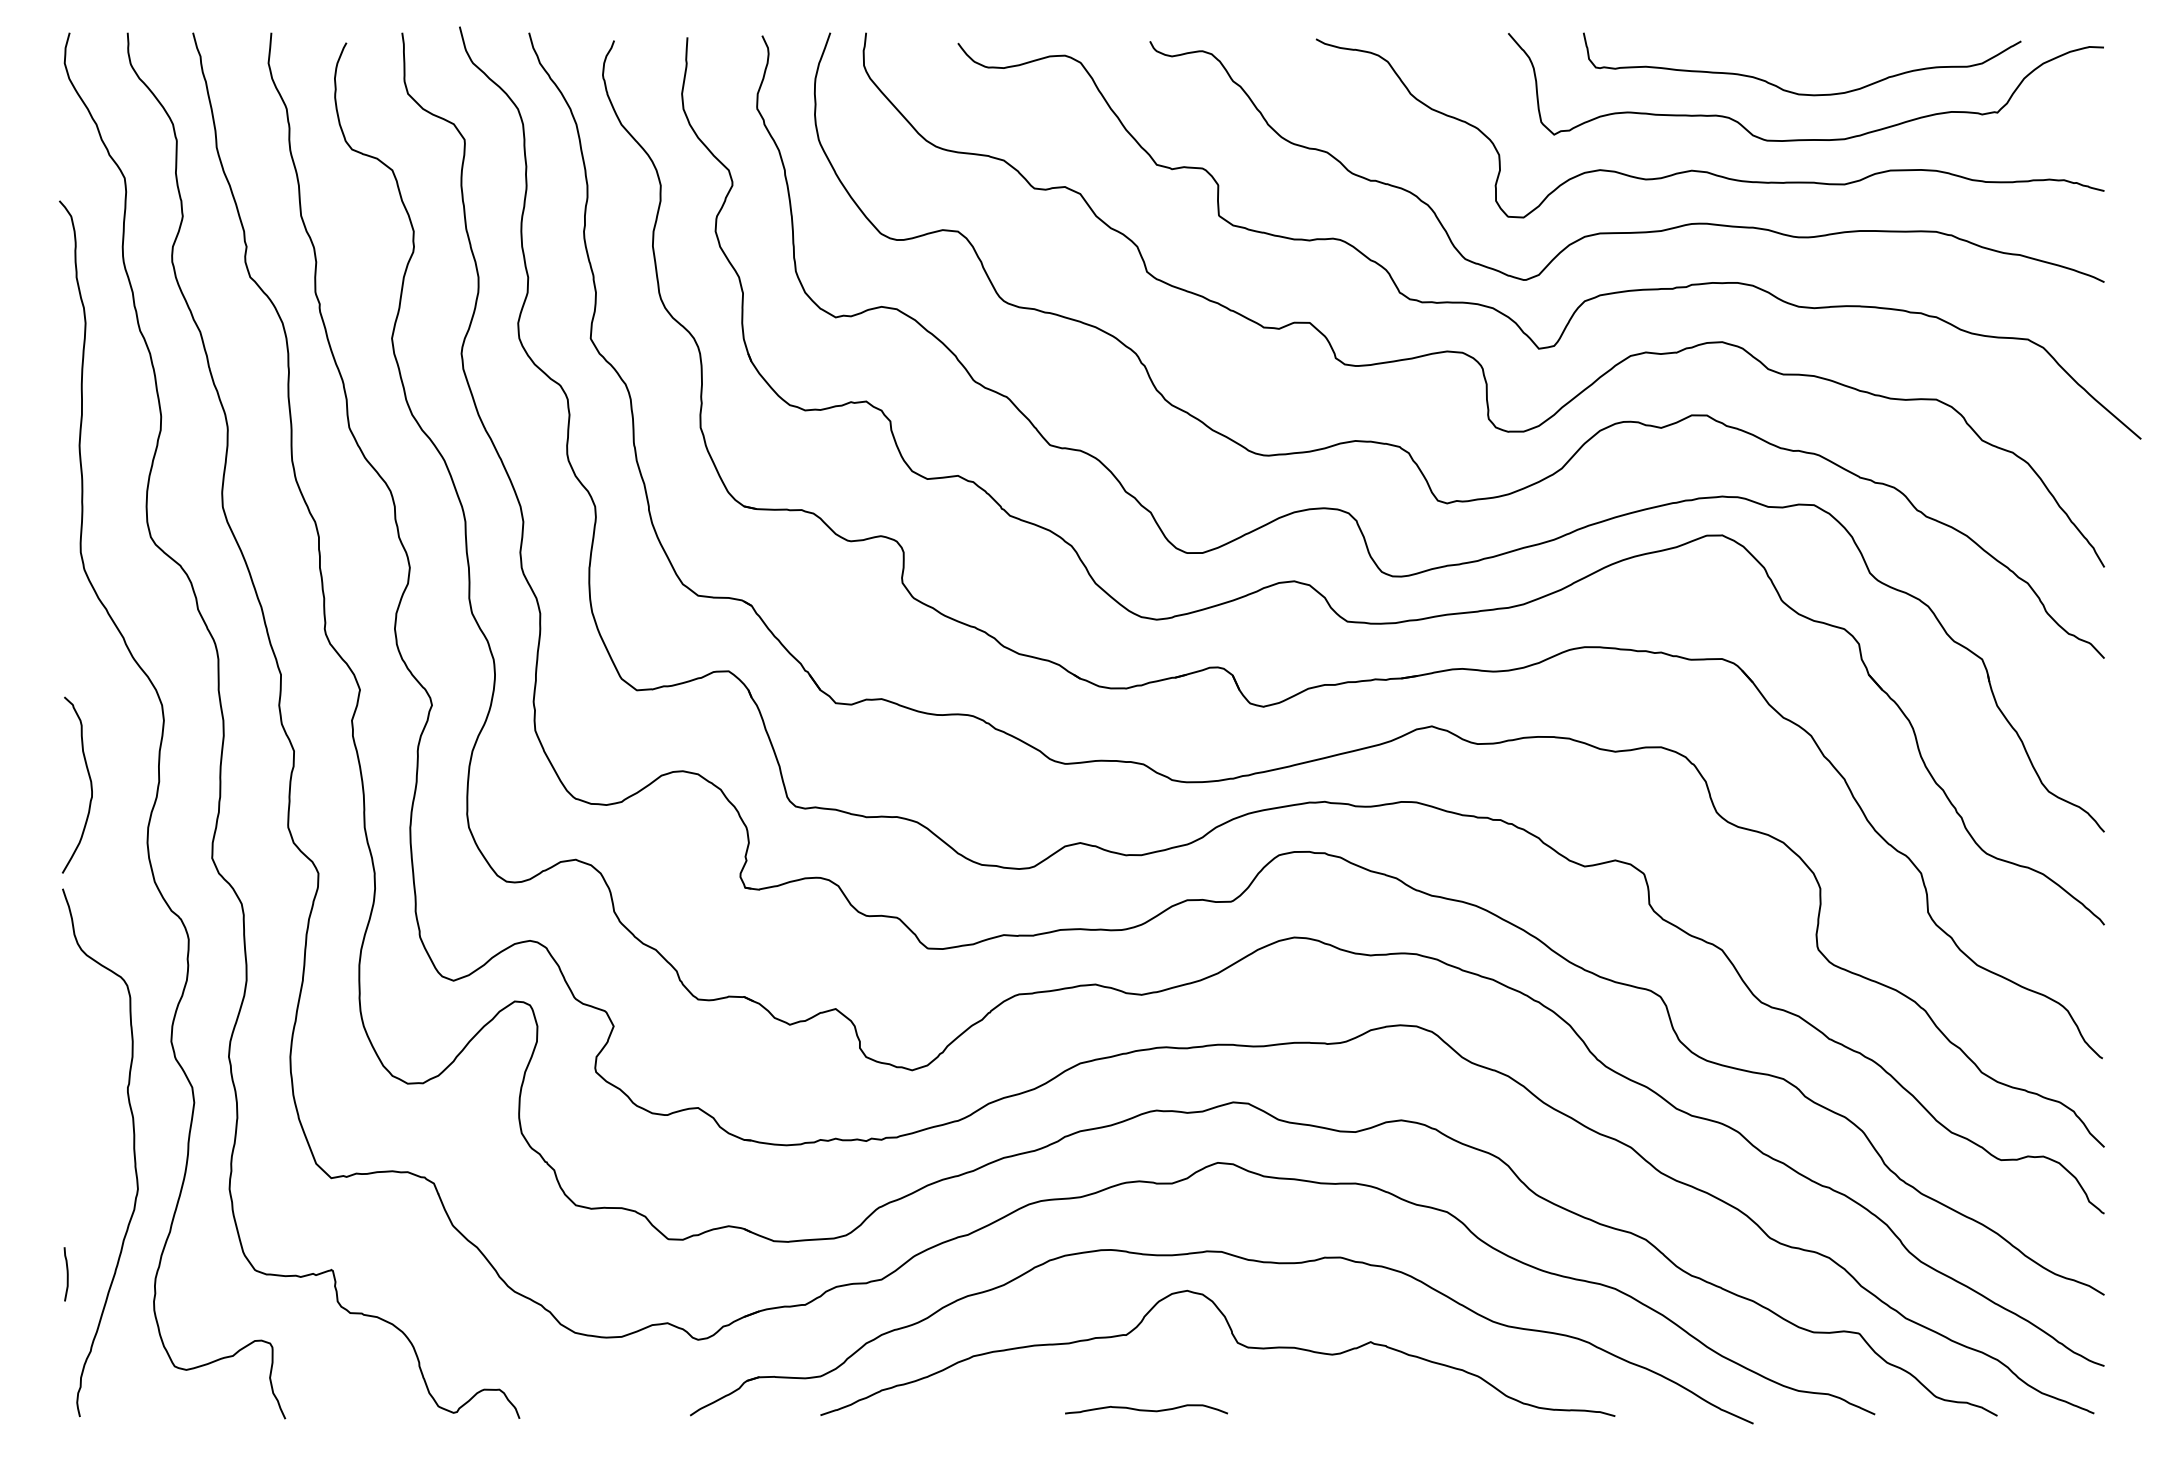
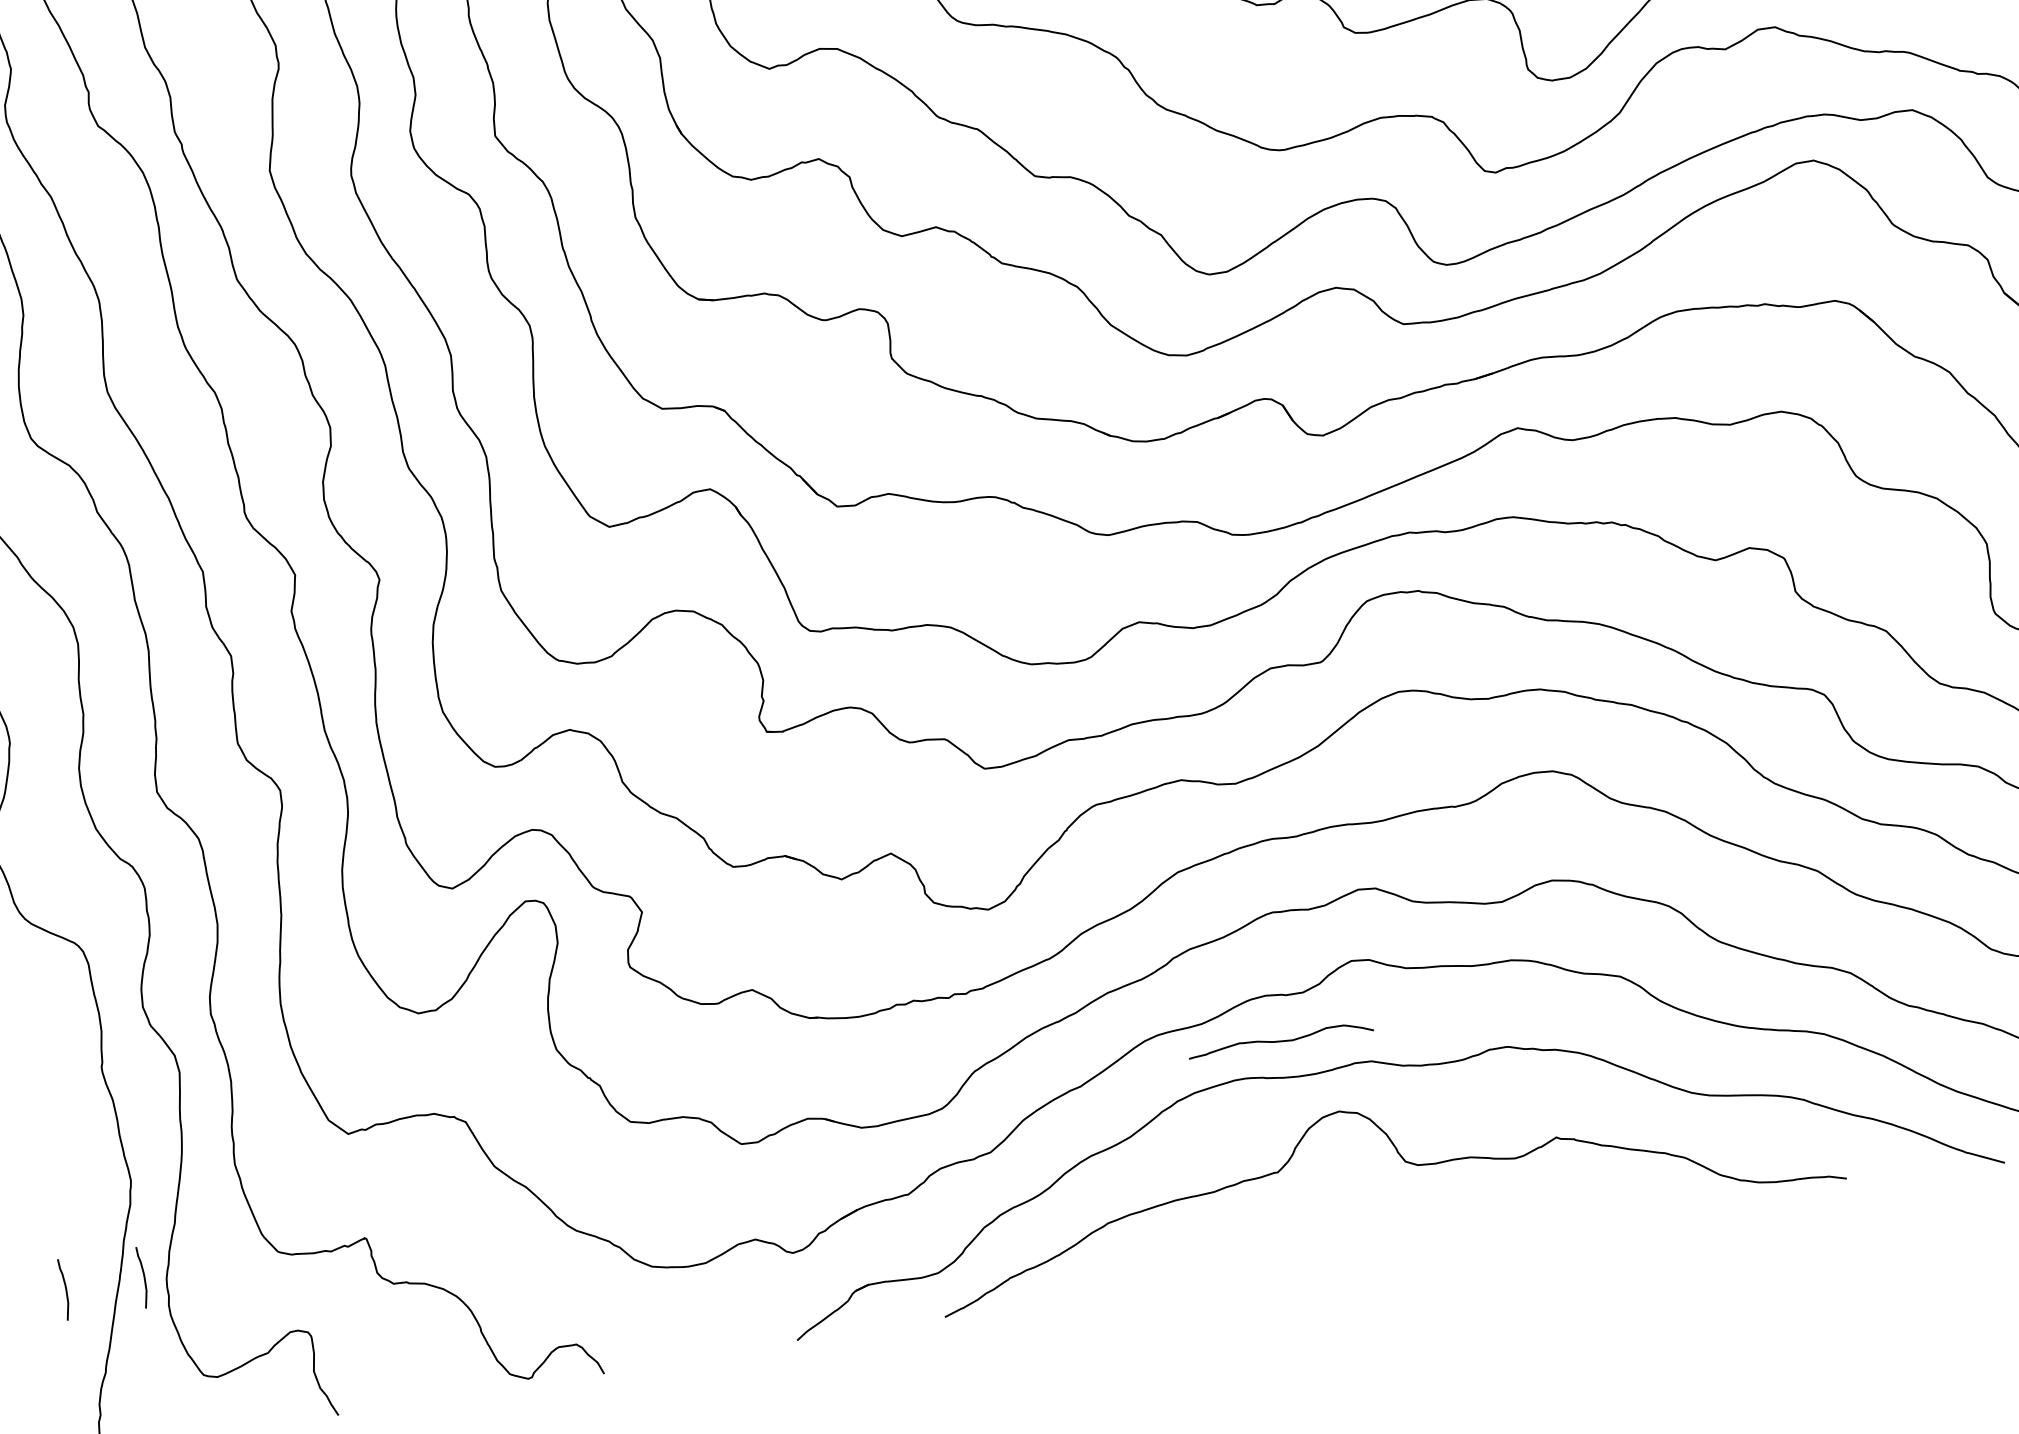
curve: (135, 1274) -> (143, 1277), added
curve: (1146, 1409) -> (1280, 1040), moved

